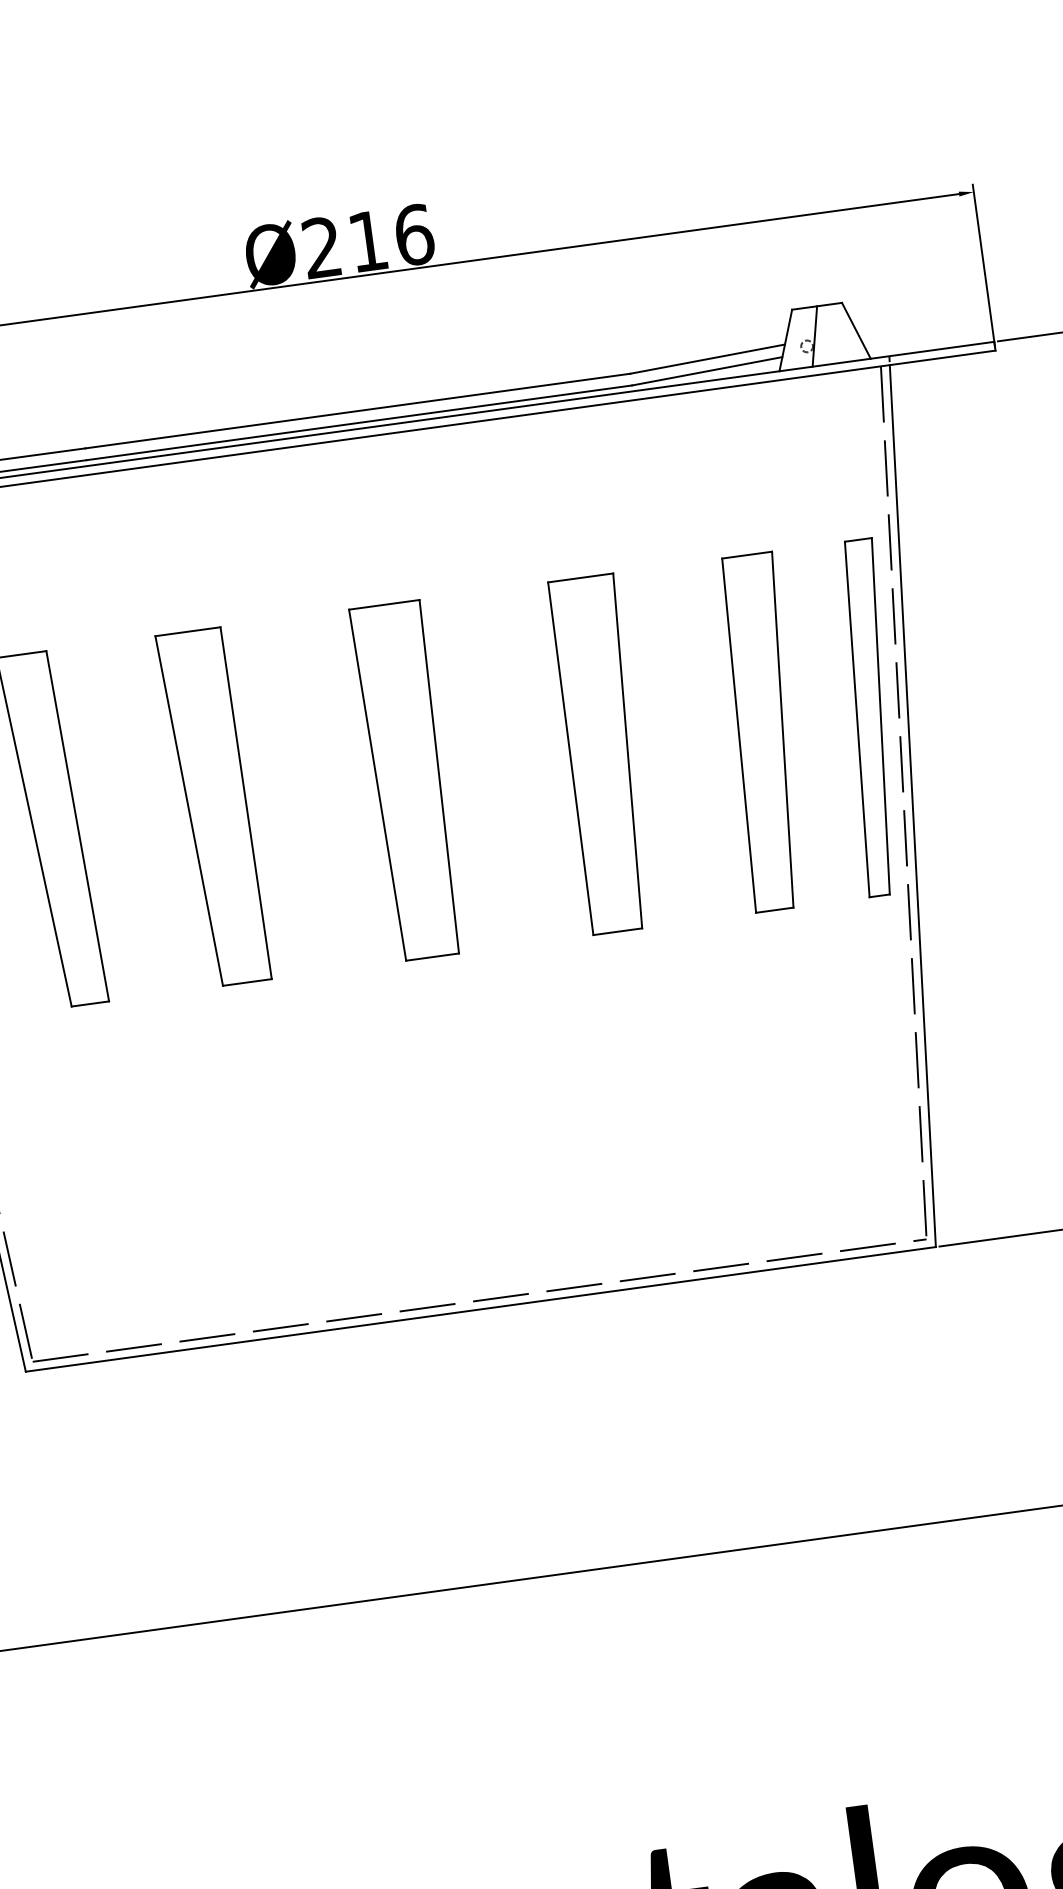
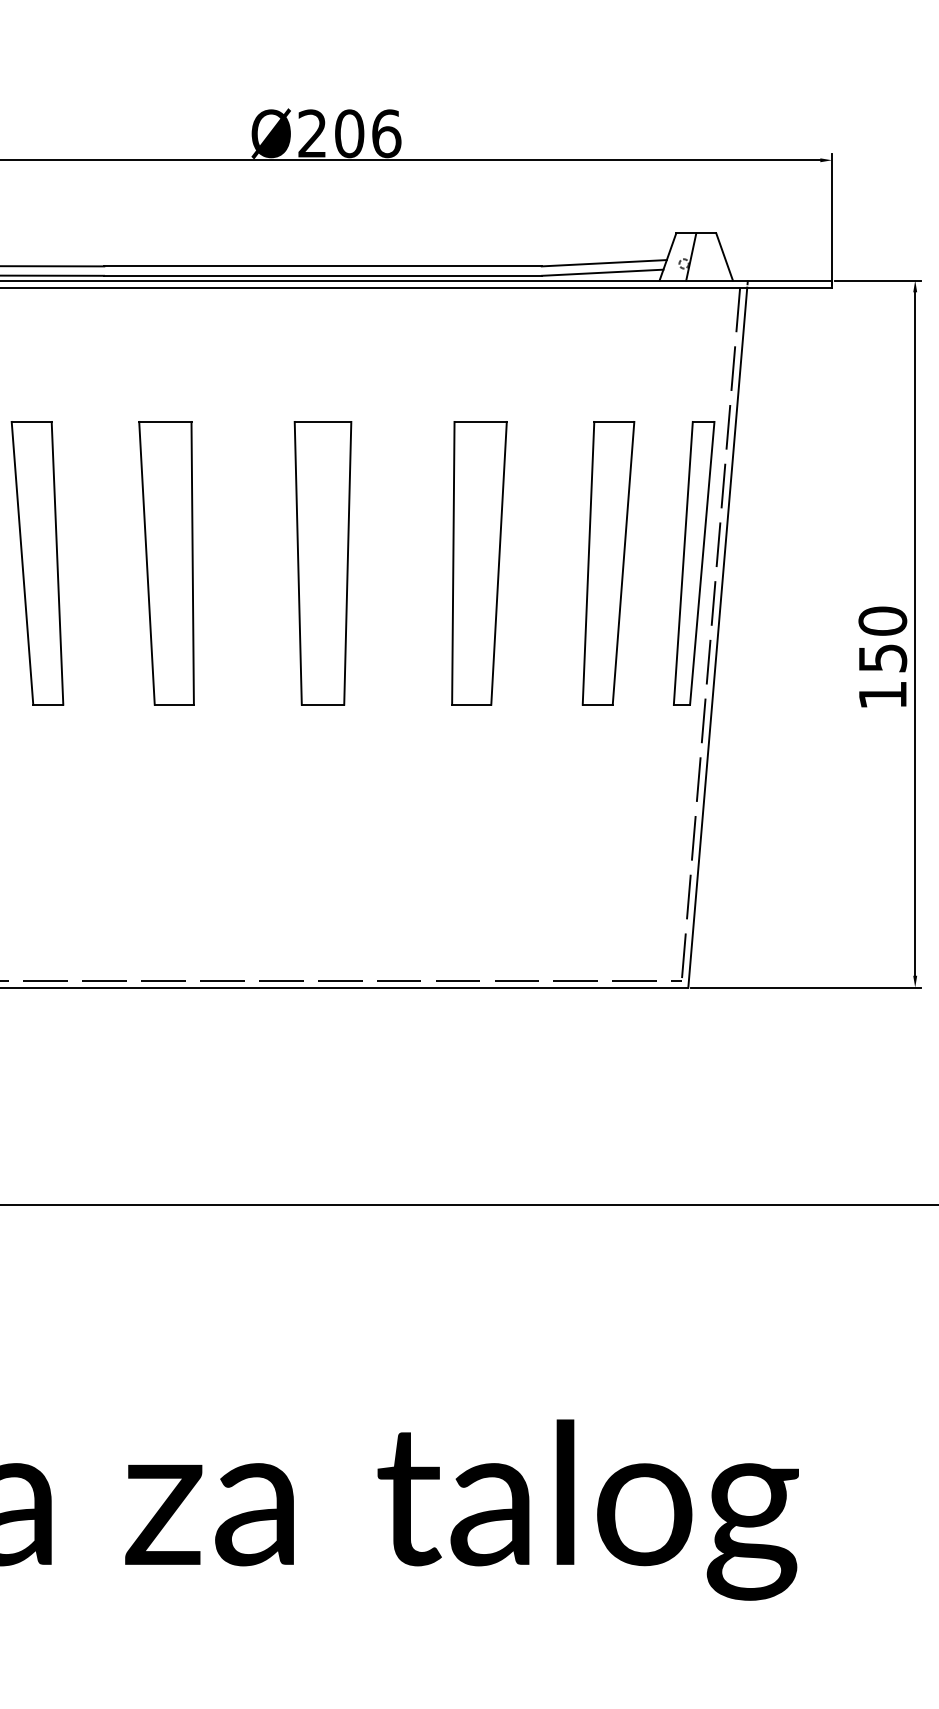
text: (368, 241) -> (349, 133), 216 -> 206

